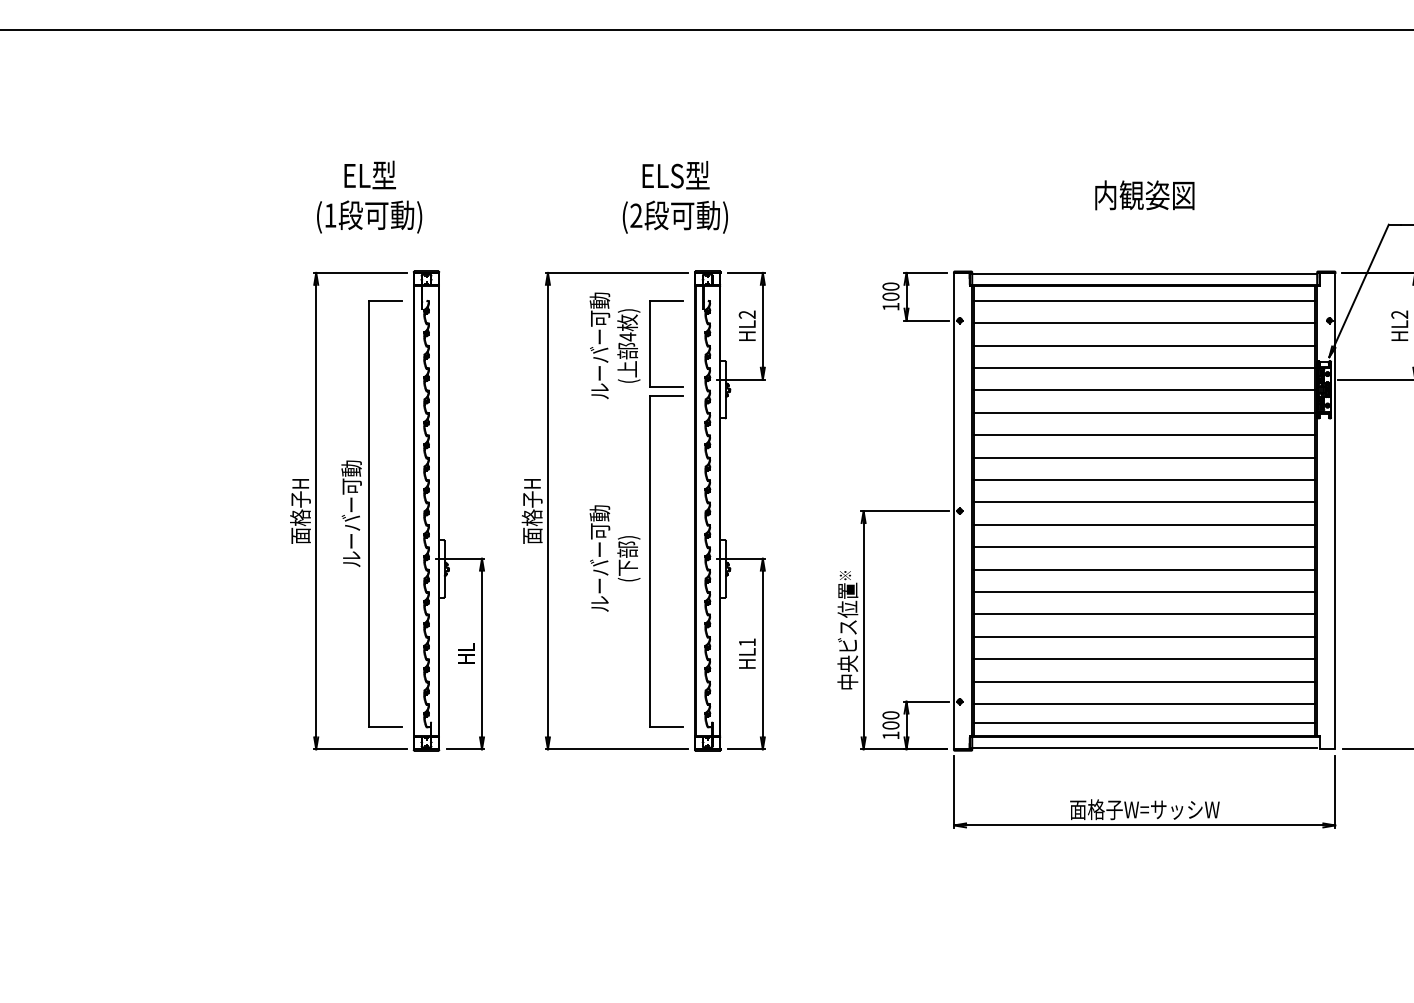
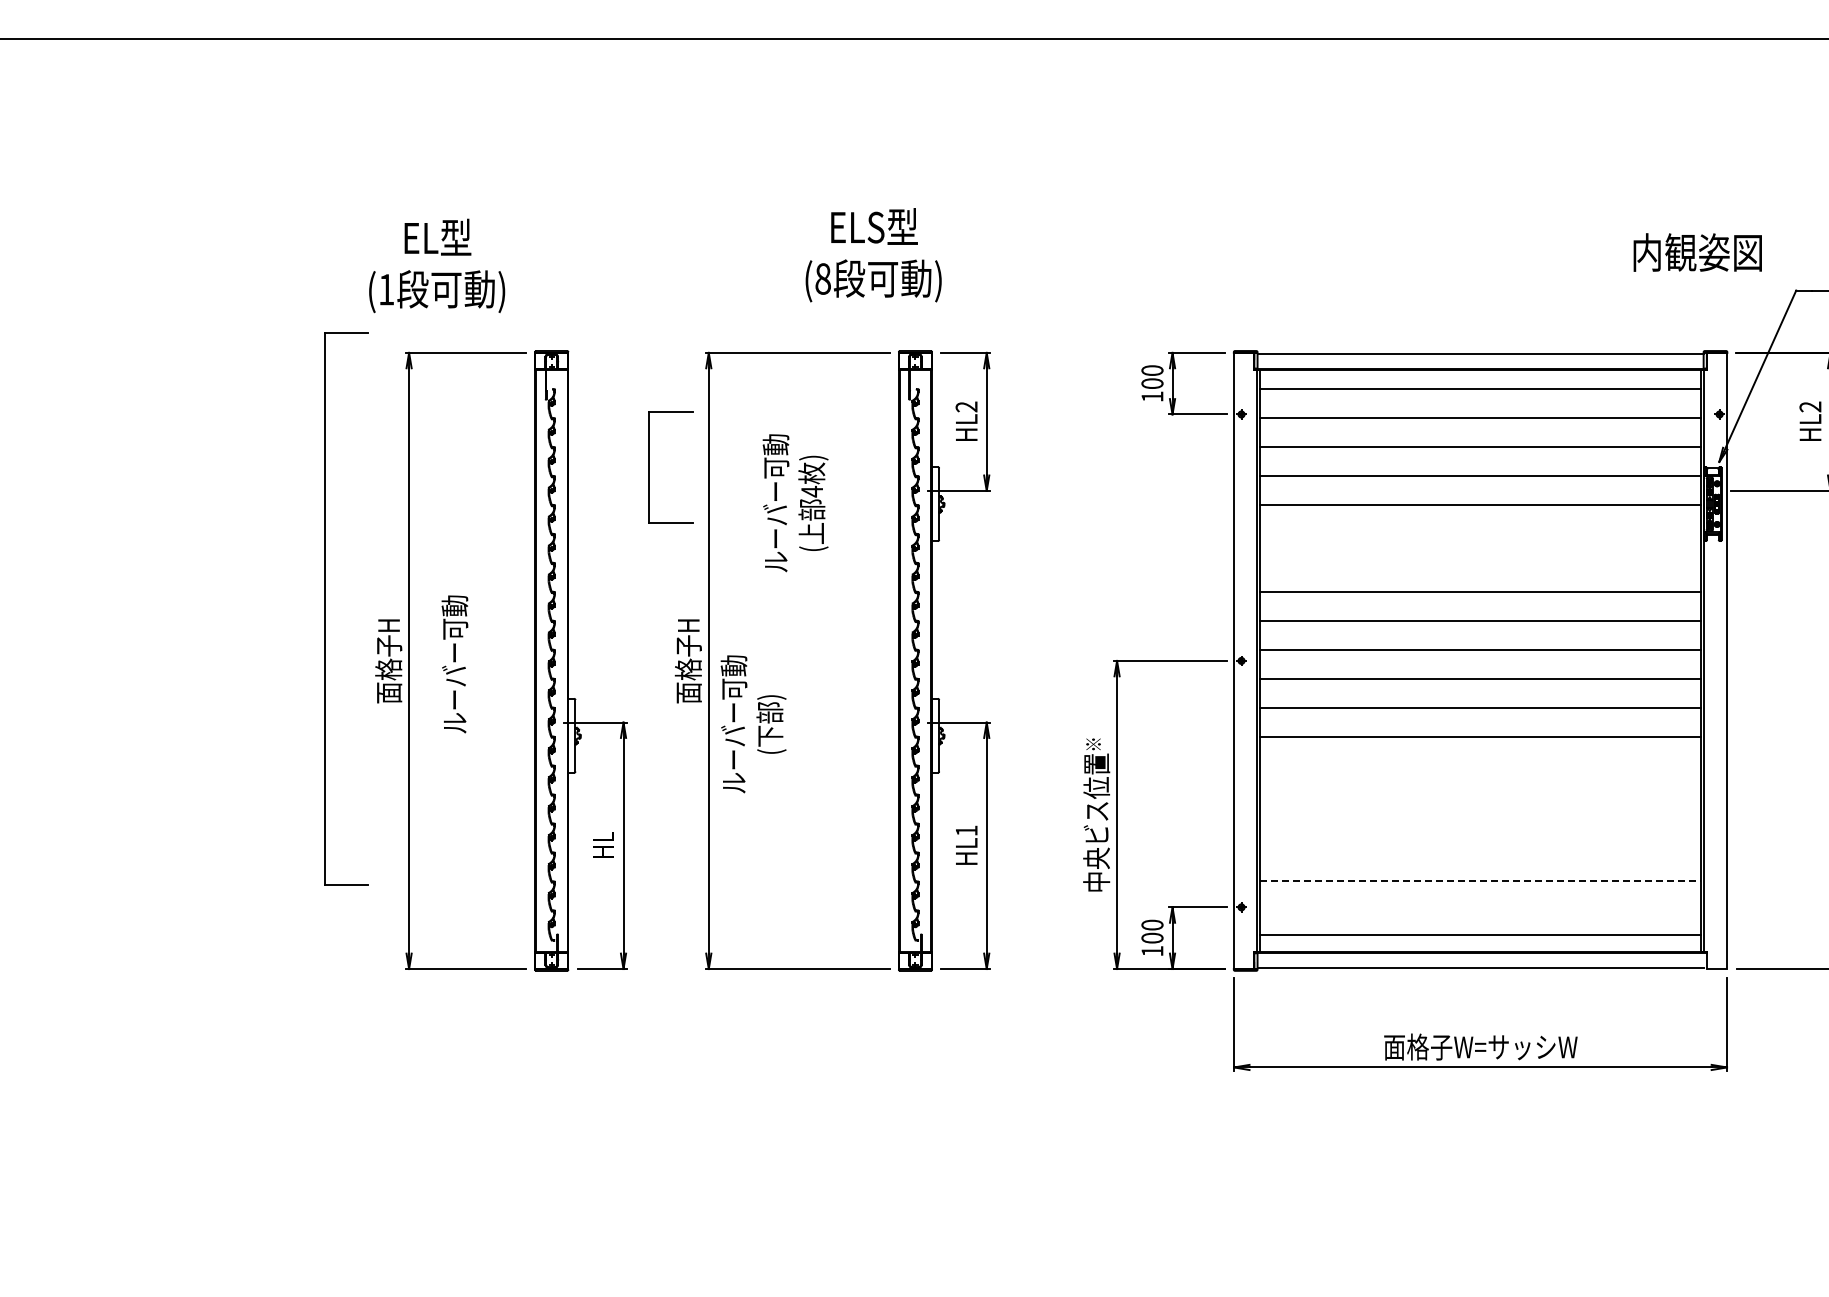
text: (1144, 195) -> (1697, 252), moved
text: (369, 196) -> (437, 265), moved
text: (635, 215) -> (822, 278), (2 -> (8
part: (649, 343) -> (649, 467), moved
text: (614, 346) -> (795, 503), moved
line: (1144, 412) -> (1480, 533), removed
line: (1144, 435) -> (1480, 562), removed
part: (369, 513) -> (325, 608), moved
text: (614, 558) -> (753, 724), moved
part: (649, 561) -> (840, 726), removed
line: (1144, 591) -> (1480, 765), removed
line: (1144, 614) -> (1480, 794), removed
line: (1144, 636) -> (1480, 823), removed
line: (1144, 659) -> (1480, 852), removed
line: (1145, 681) -> (1481, 881), solid -> dashed
line: (1144, 704) -> (1480, 910), removed

